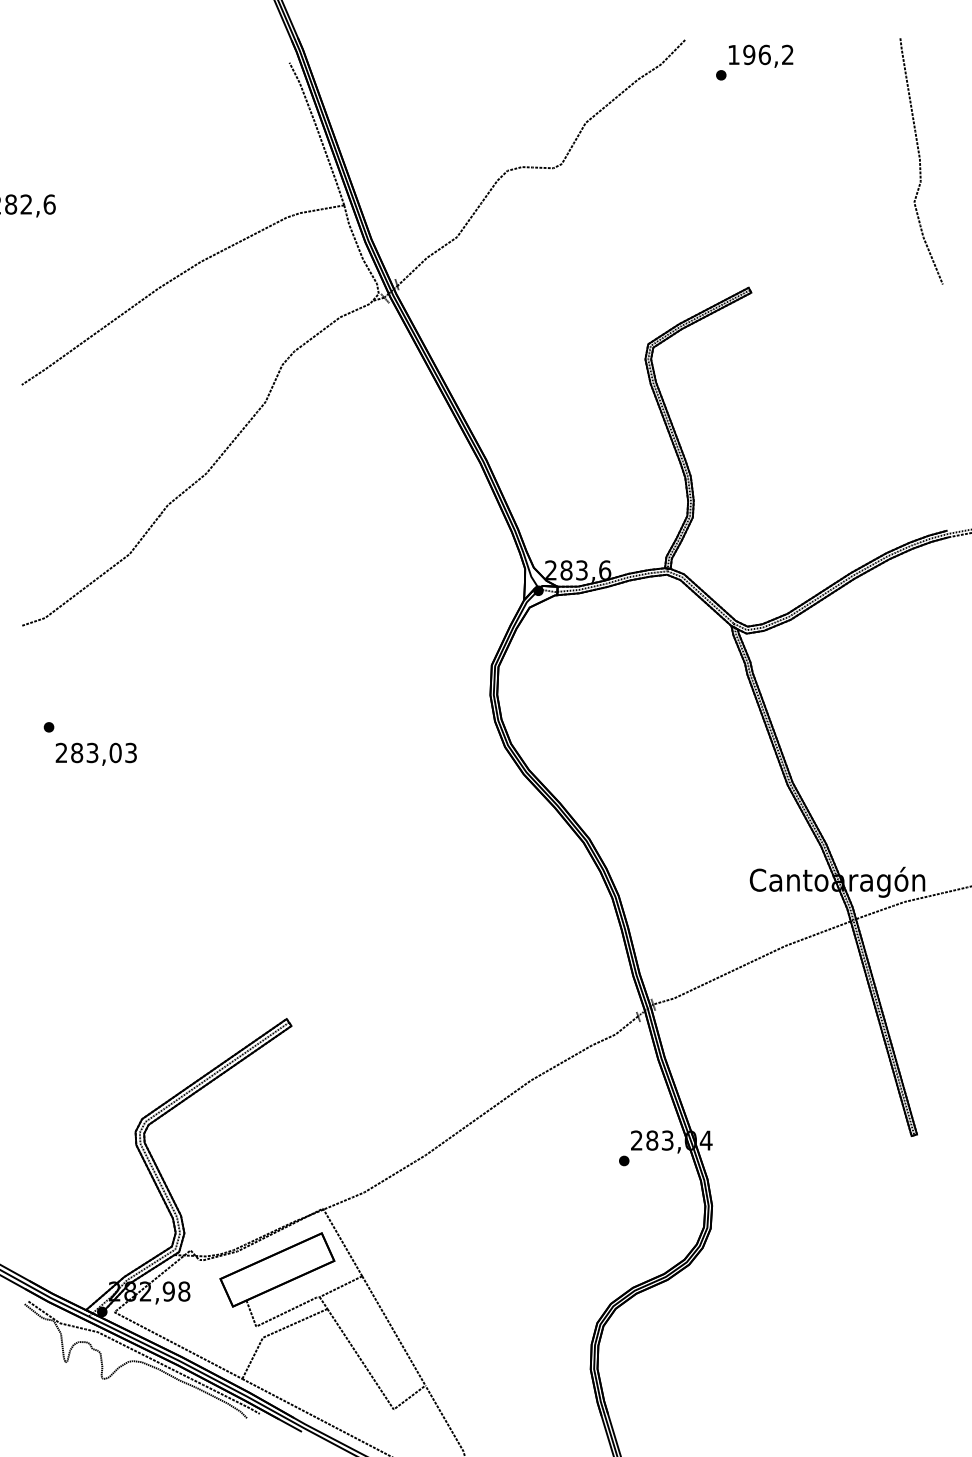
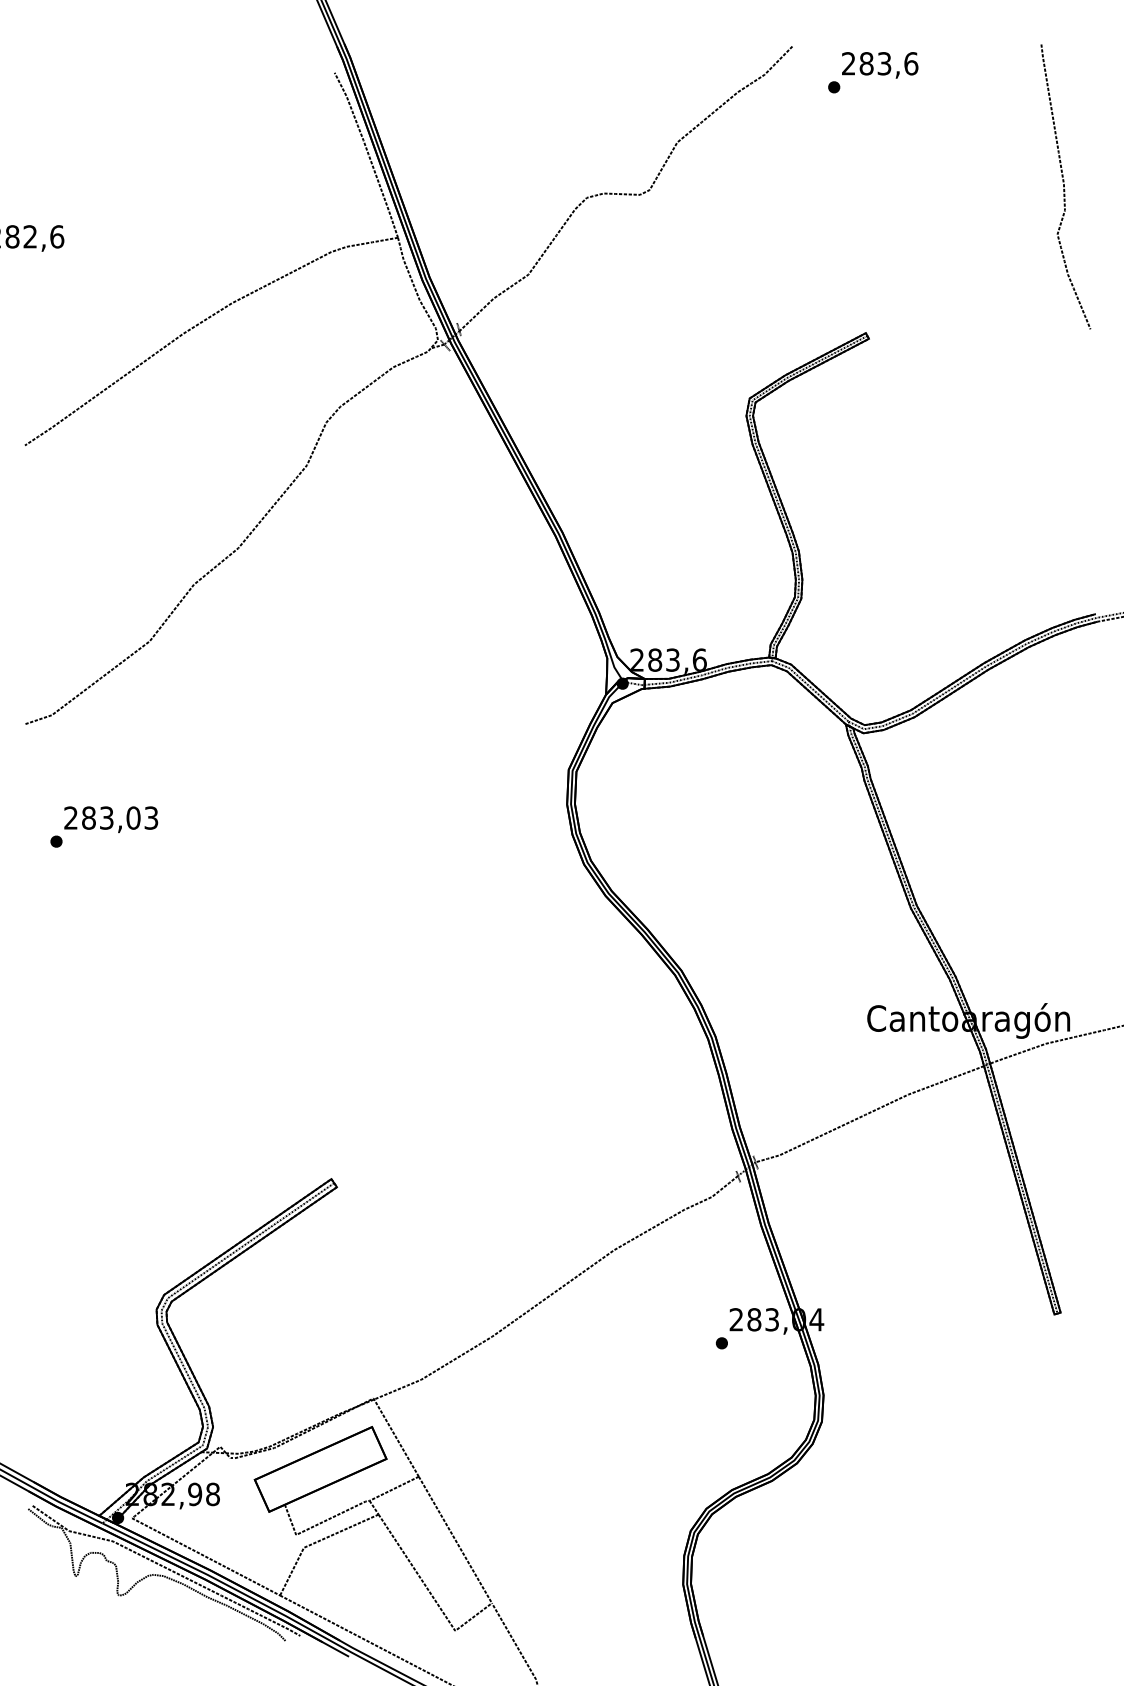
text: (761, 54) -> (880, 63), 196,2 -> 283,6
text: (95, 753) -> (110, 818), moved

